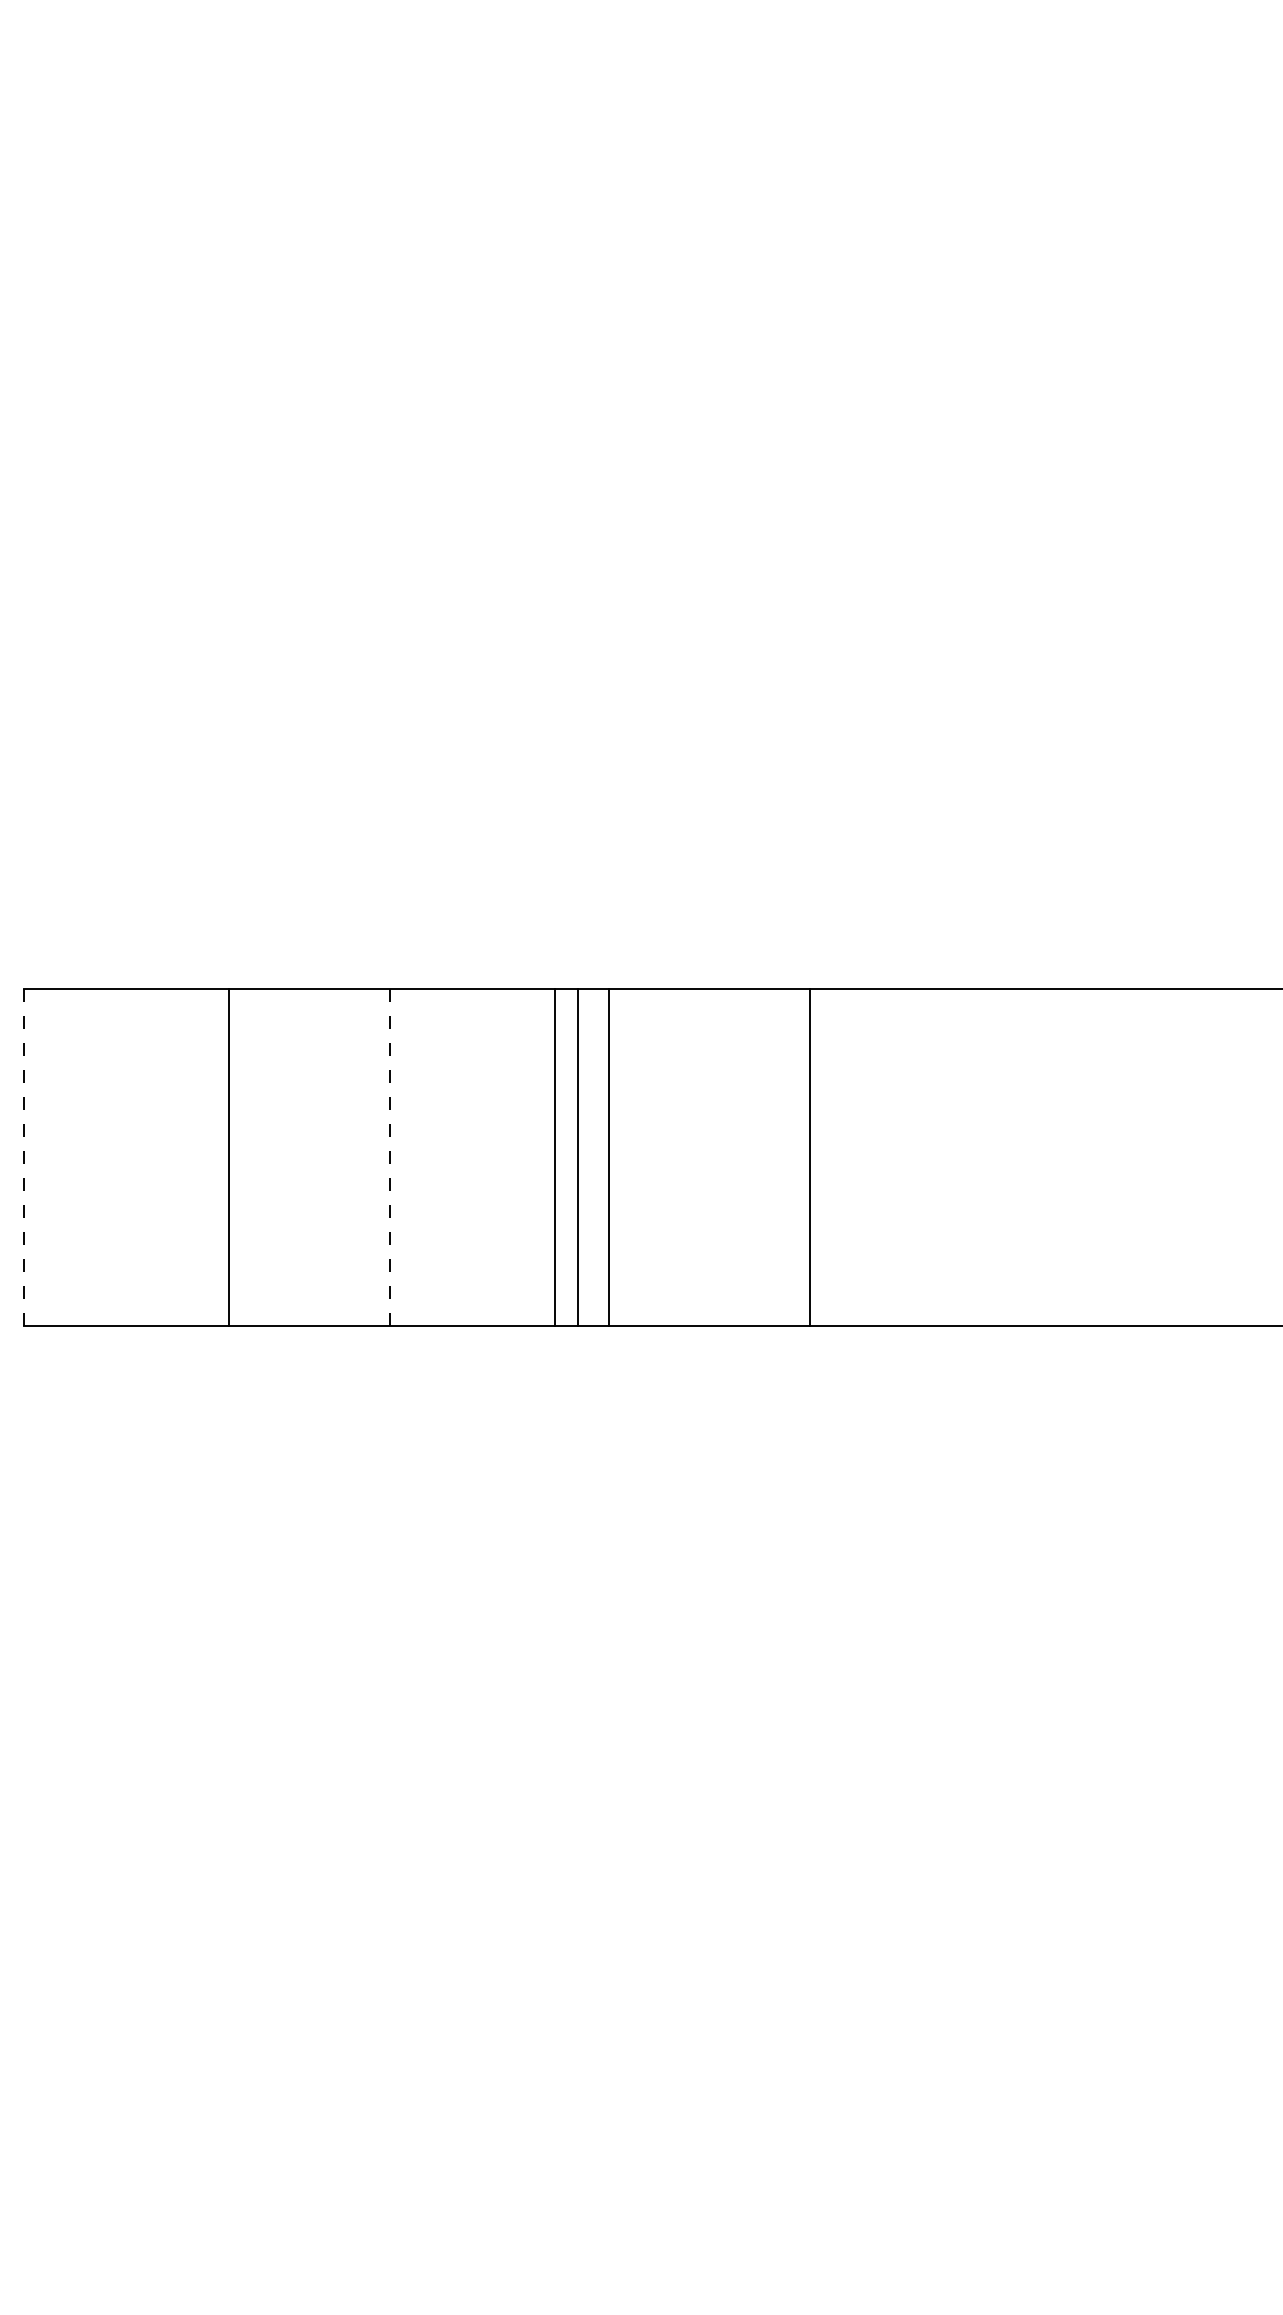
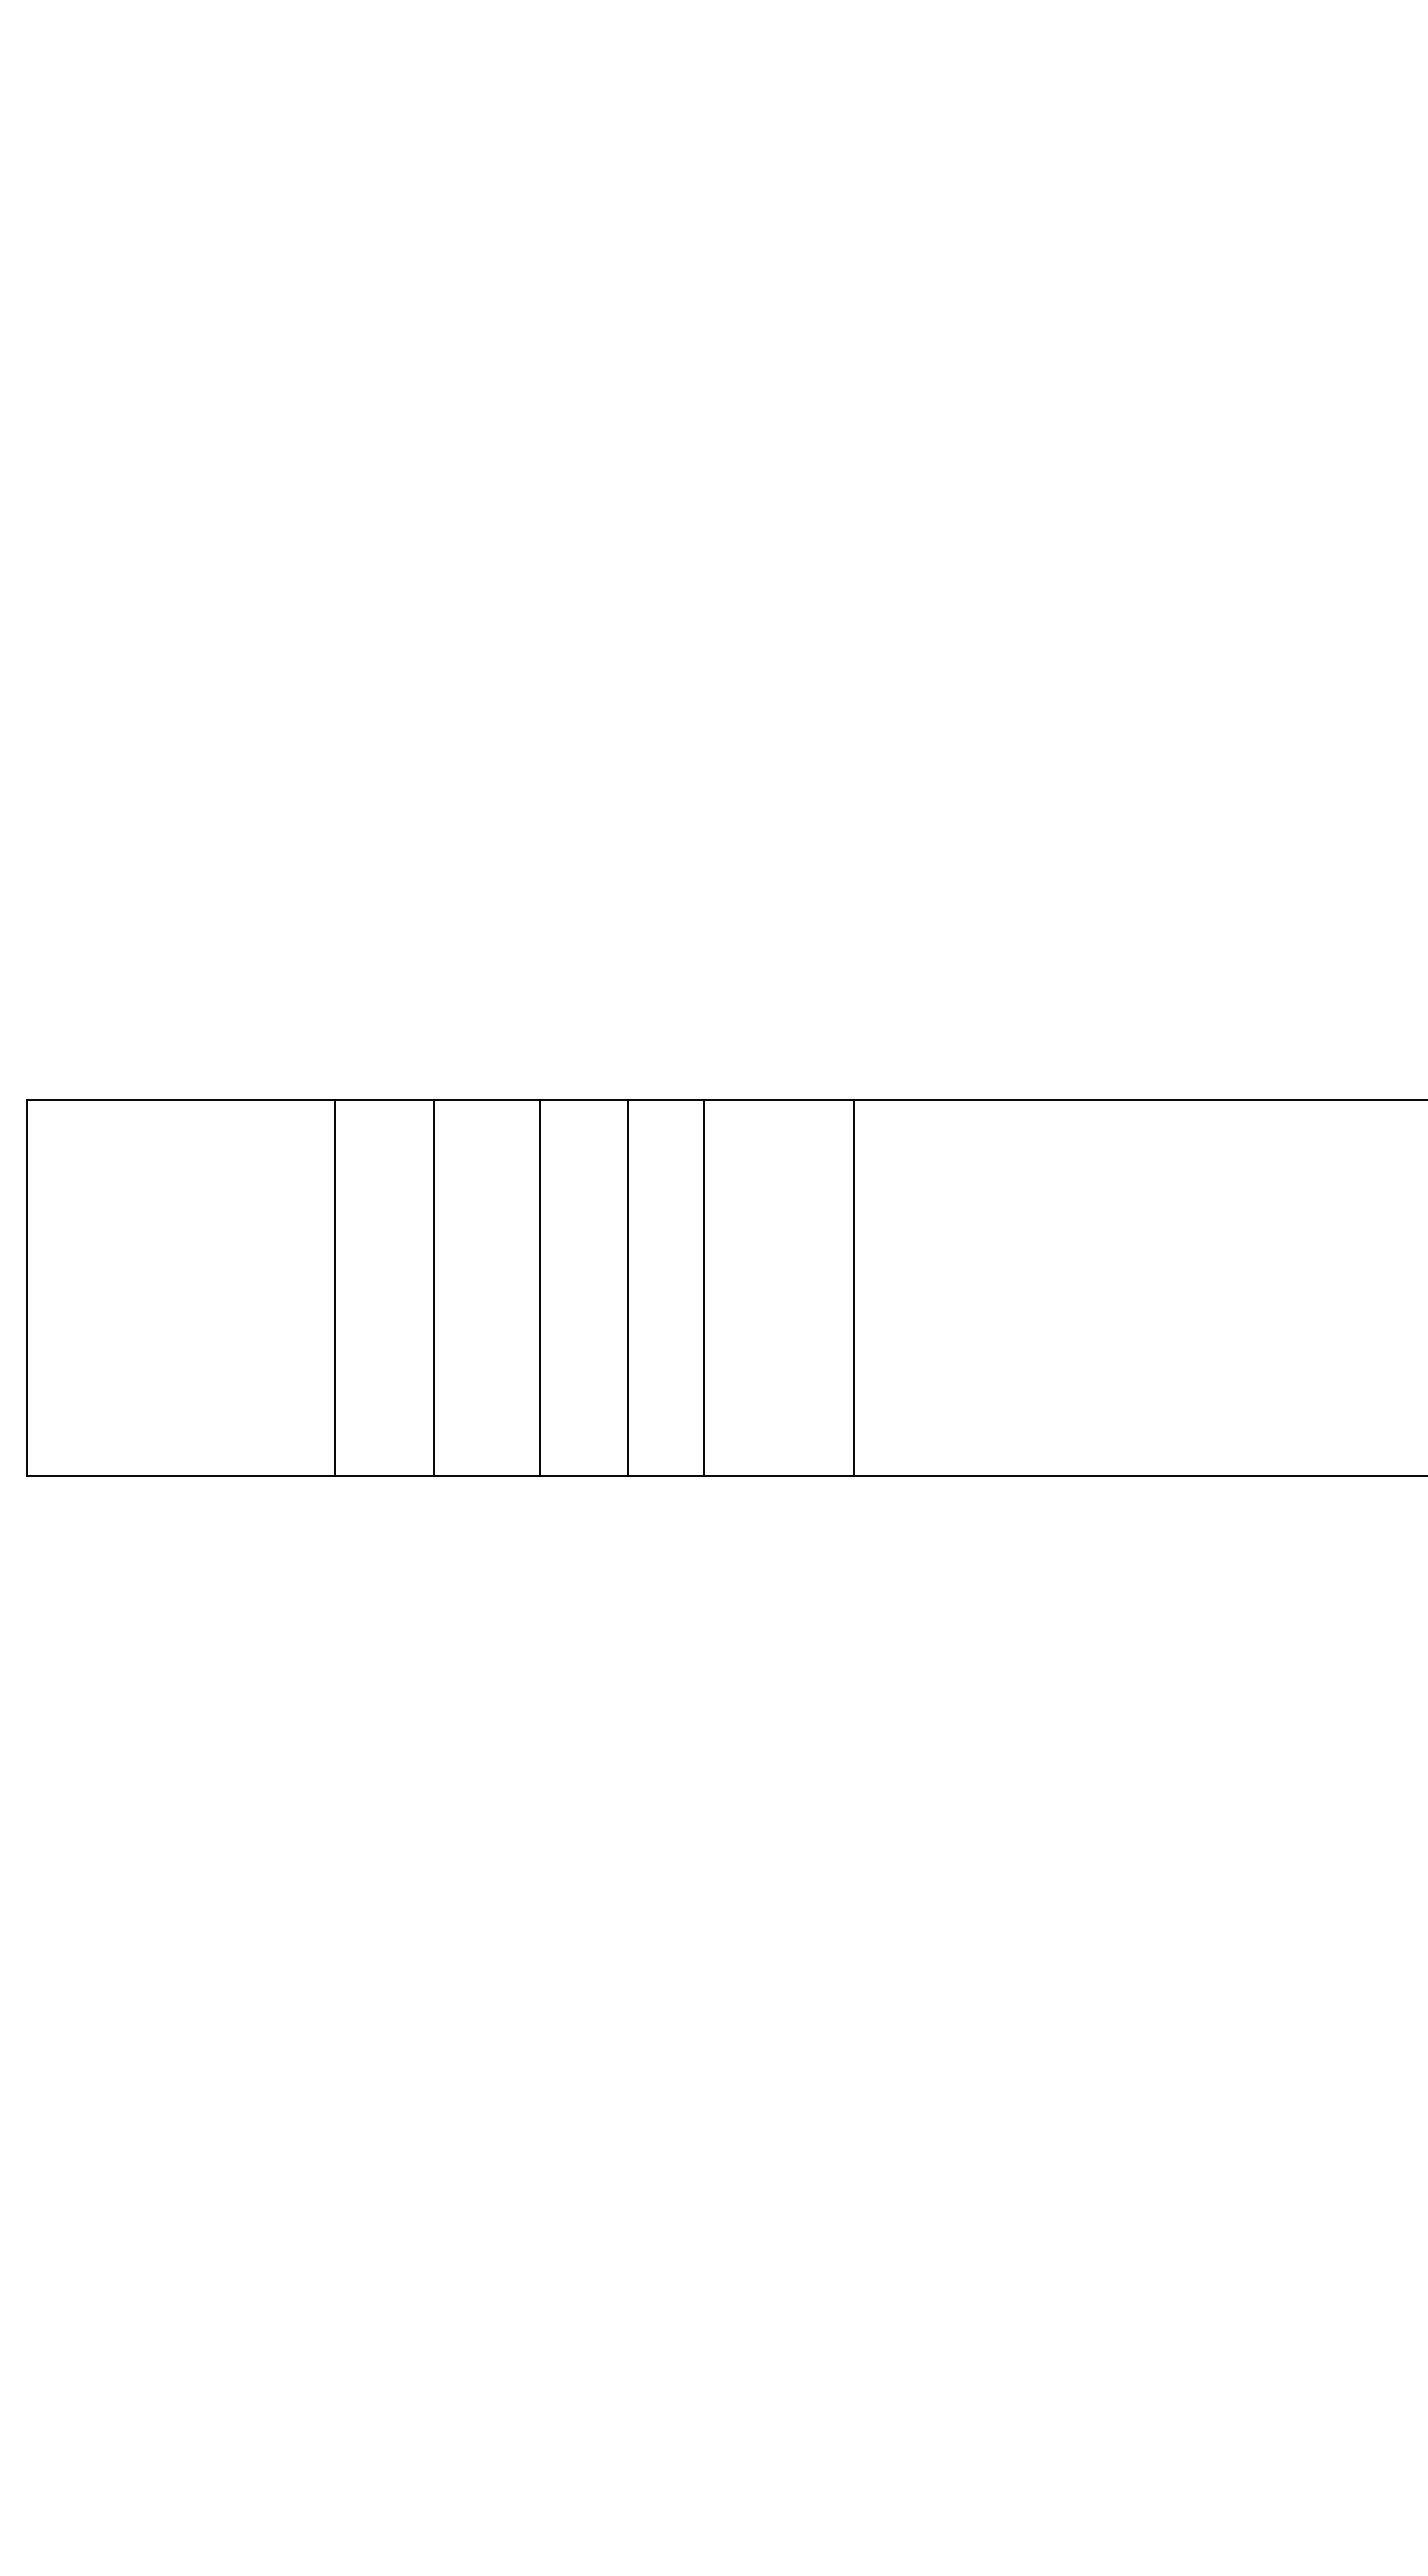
line: (24, 1157) -> (27, 1287), dashed -> solid
line: (229, 1157) -> (335, 1287), moved
line: (390, 1157) -> (434, 1287), dashed -> solid
line: (554, 1157) -> (540, 1287), moved
line: (578, 1157) -> (703, 1287), moved
line: (608, 1157) -> (628, 1287), moved
line: (809, 1157) -> (853, 1287), moved

